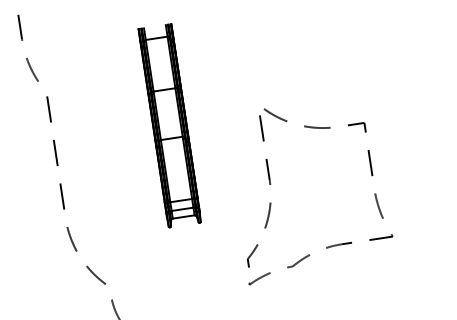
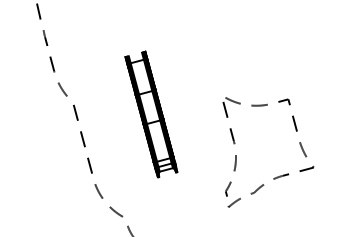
part: (336, 243) -> (279, 175), moved

